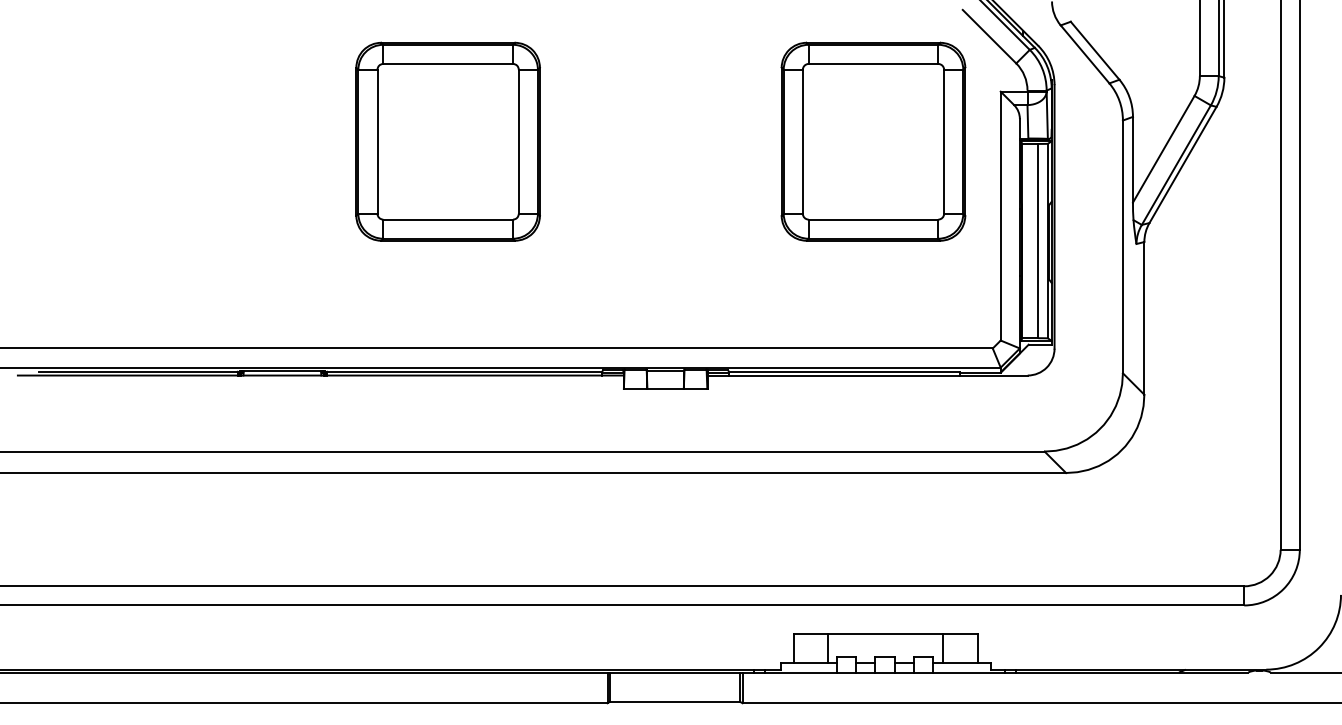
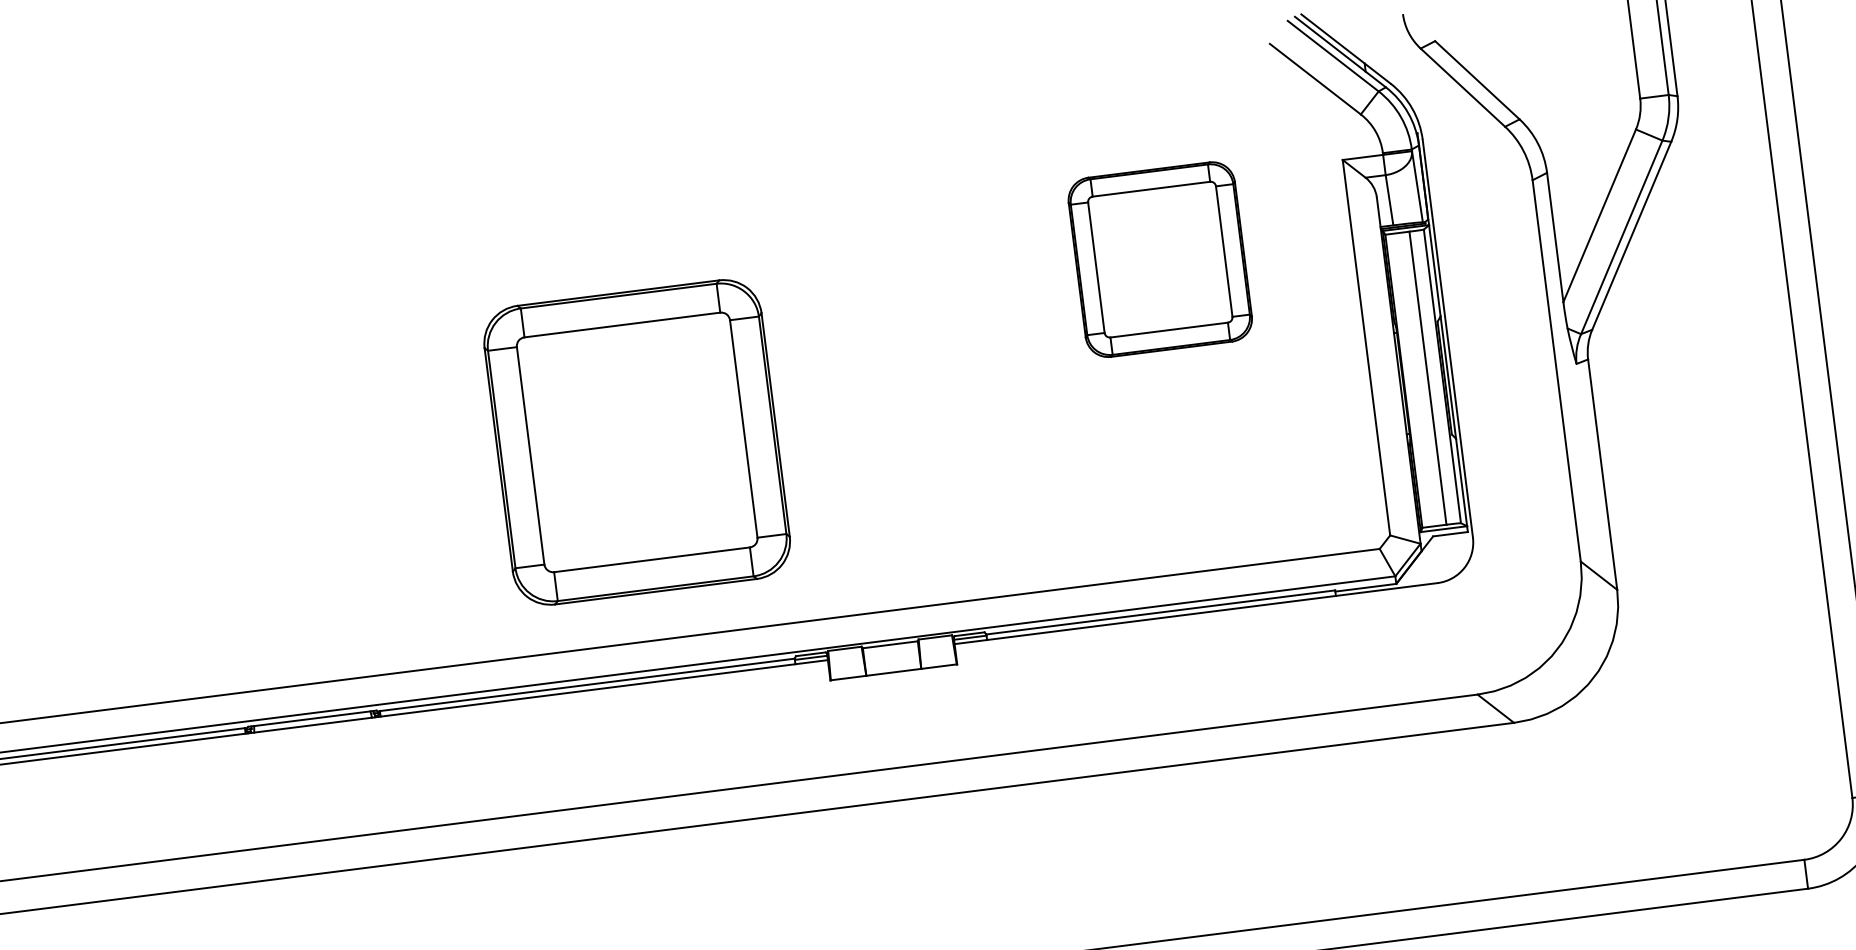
part: (447, 141) -> (636, 442), moved
part: (873, 141) -> (1160, 259), size x0.6

